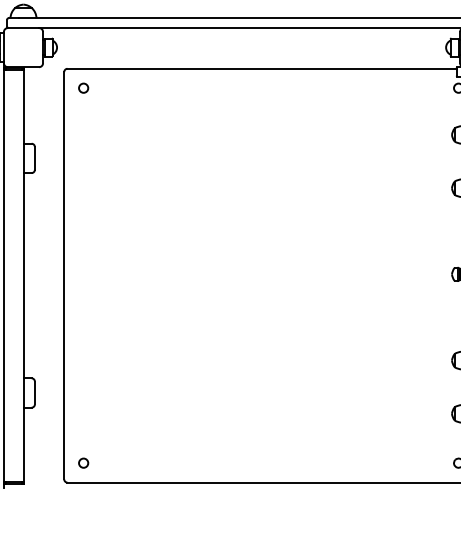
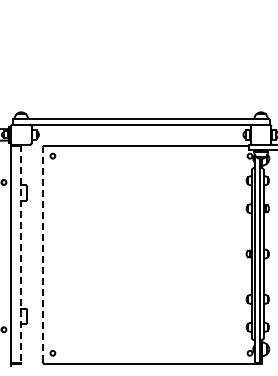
line: (63, 275) -> (42, 254), solid -> dashed
line: (23, 277) -> (21, 255), solid -> dashed

